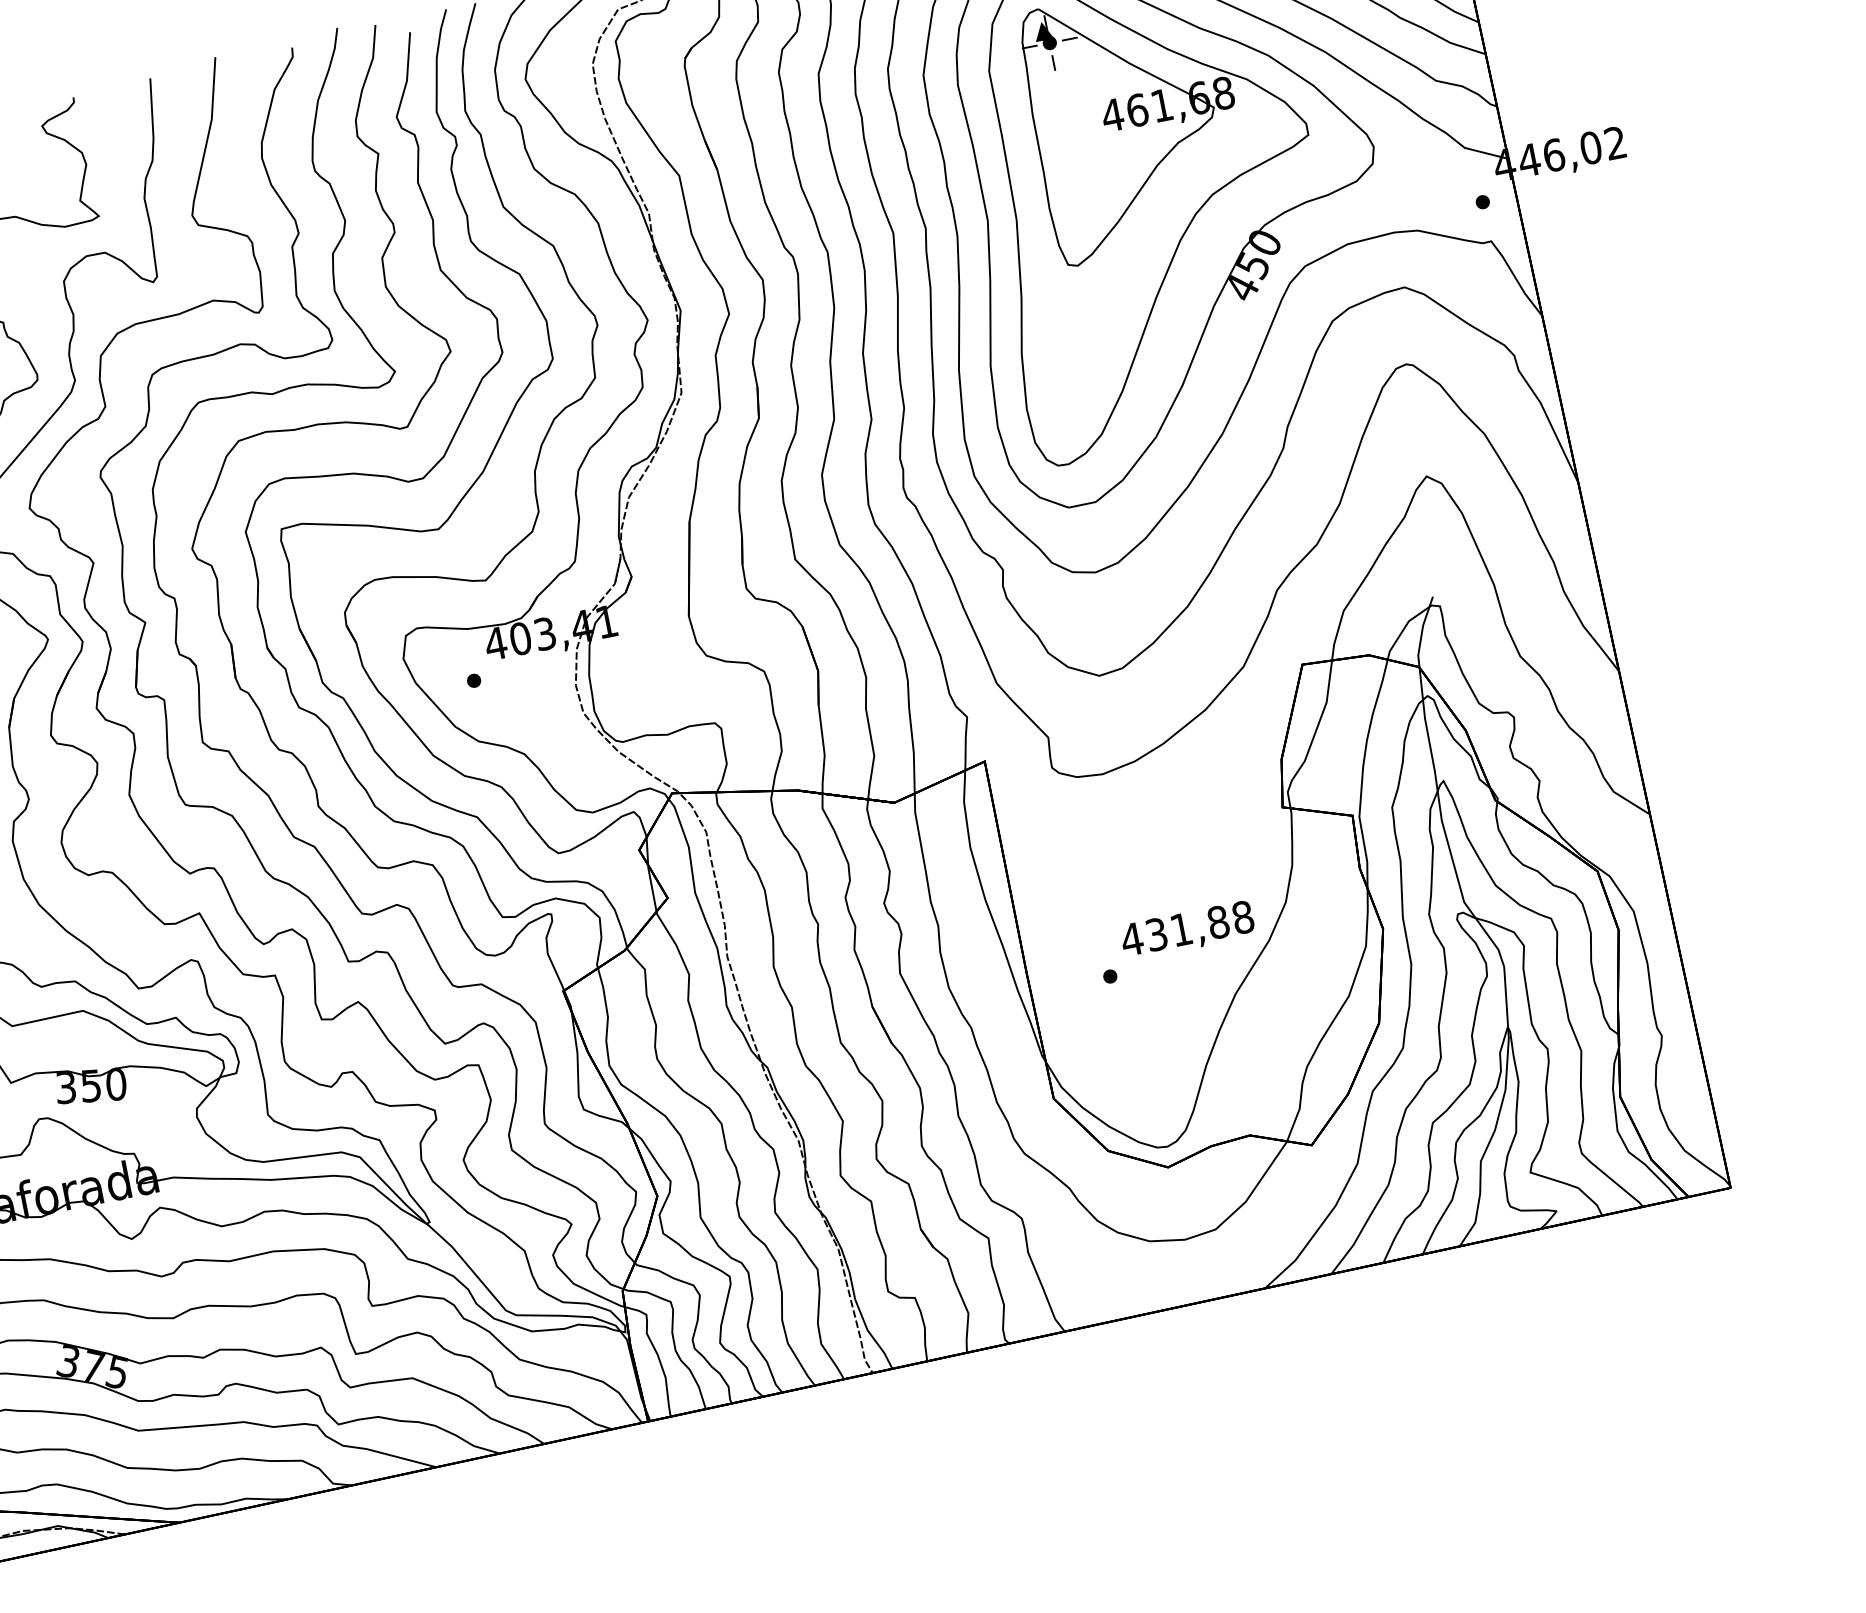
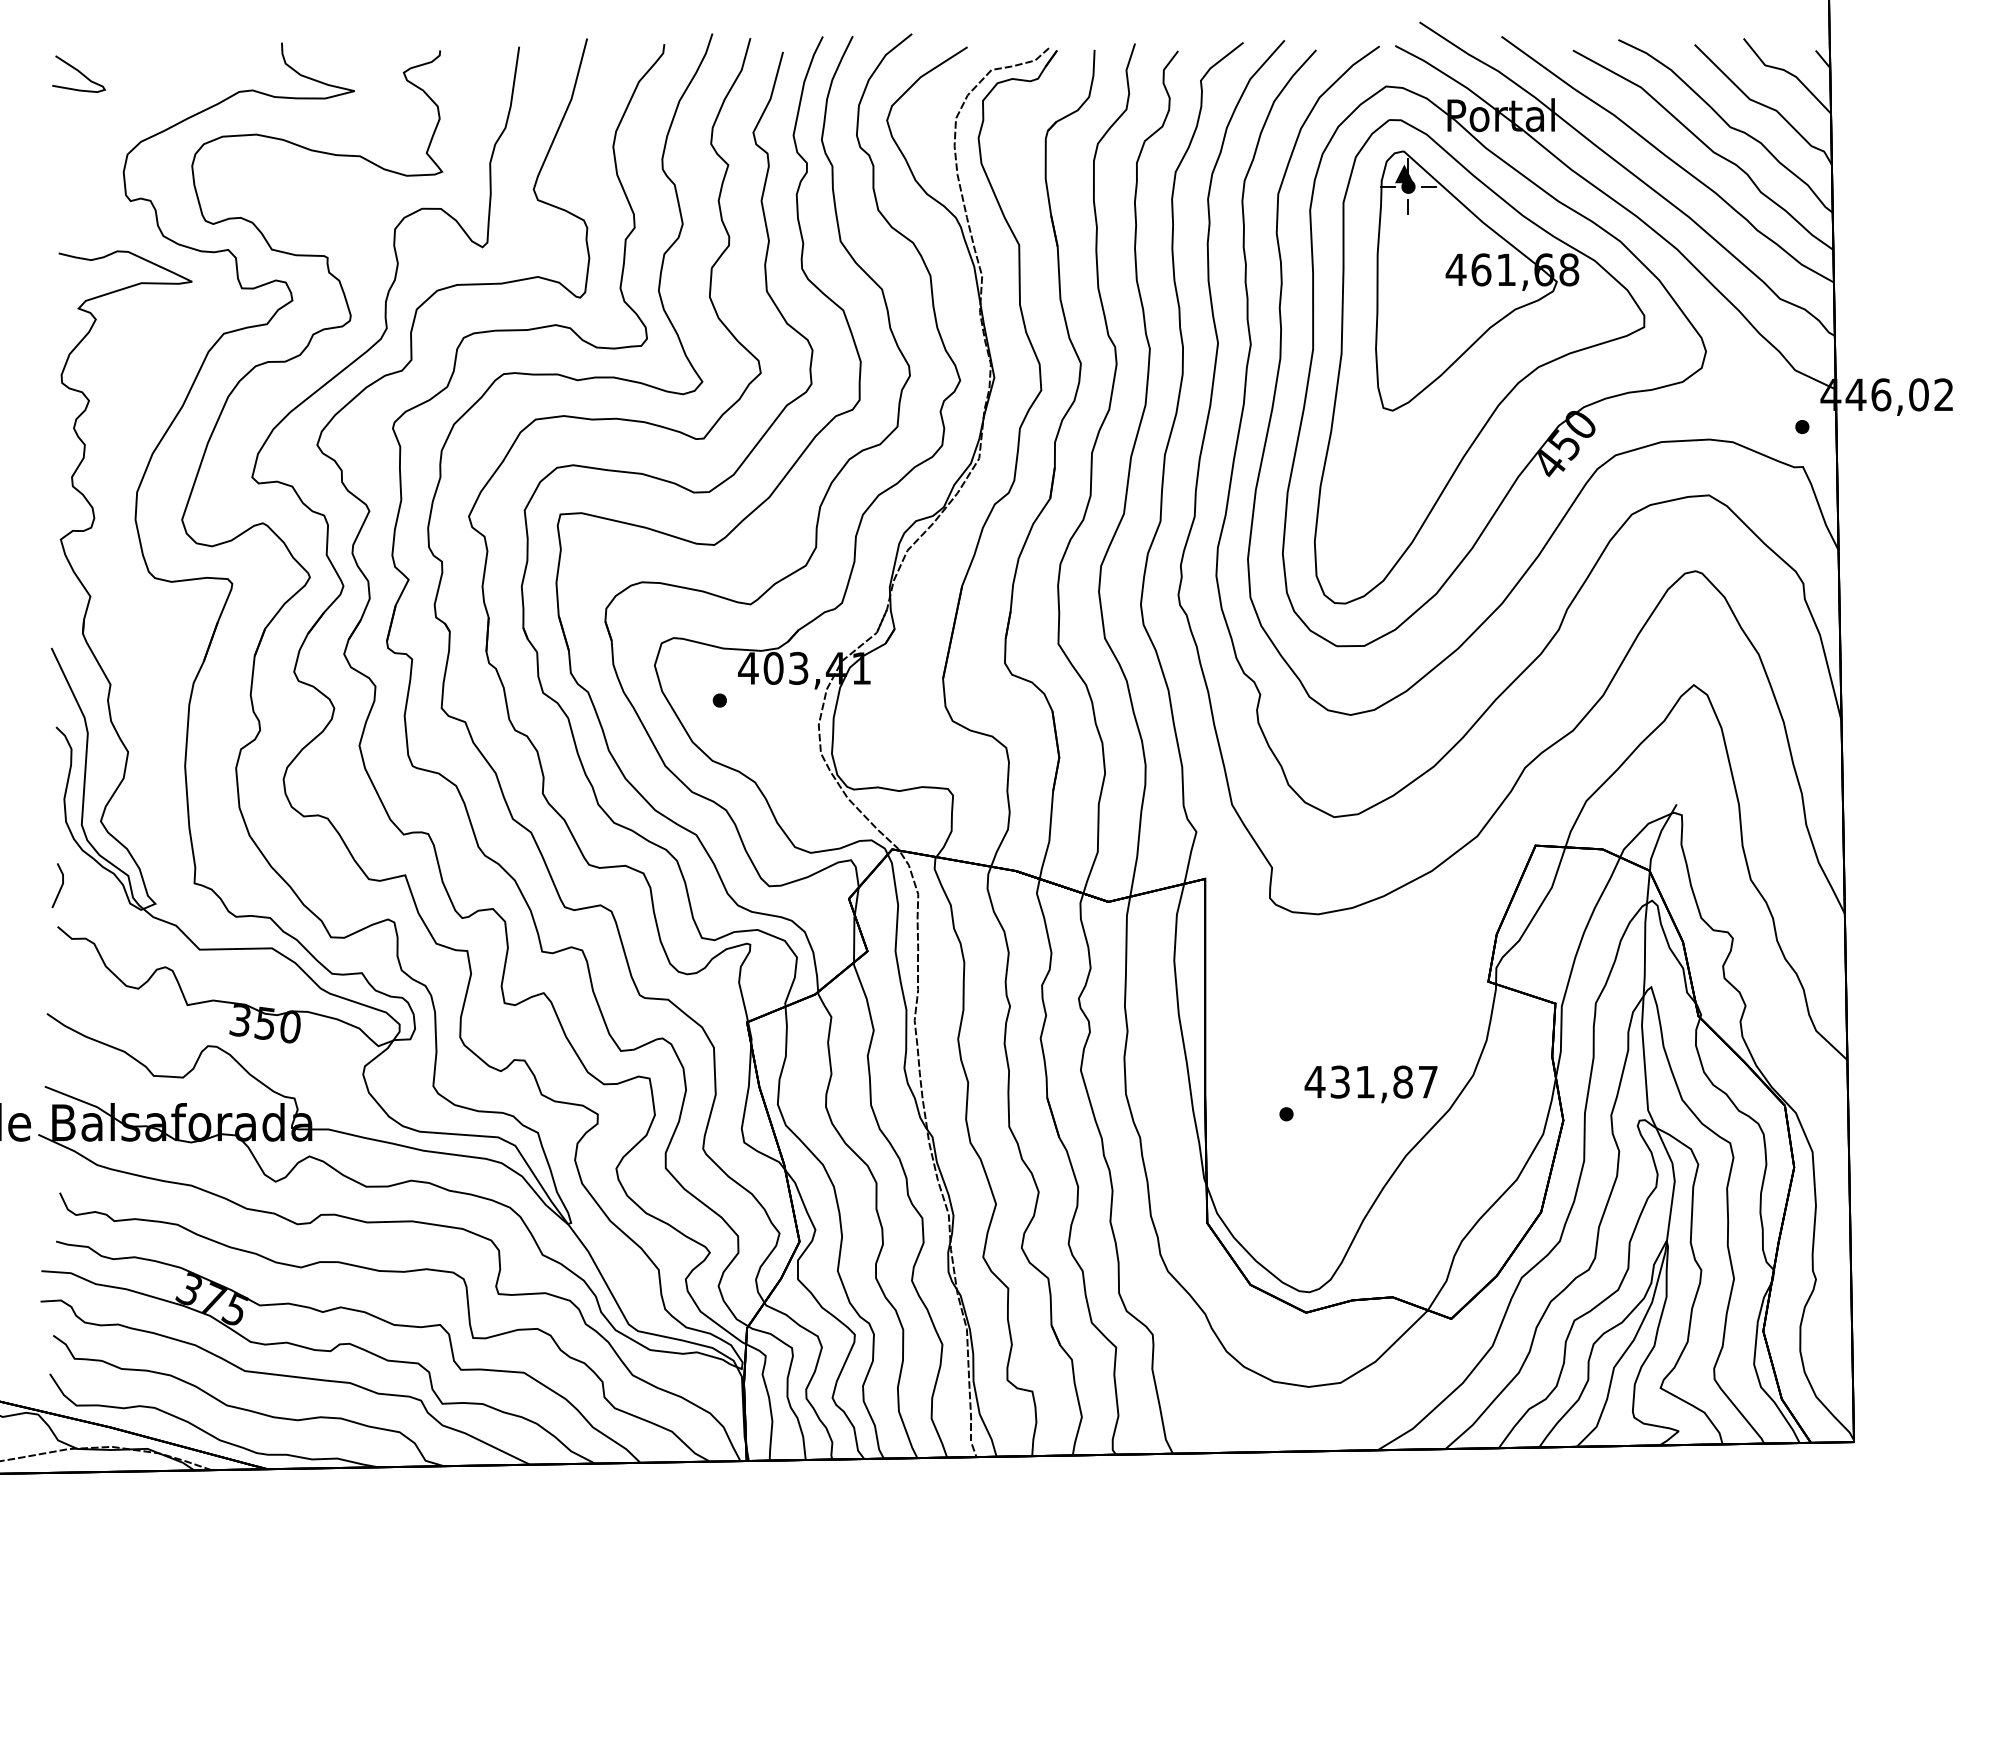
text: (1243, 916) -> (1428, 1081), 431,88 -> 431,87

